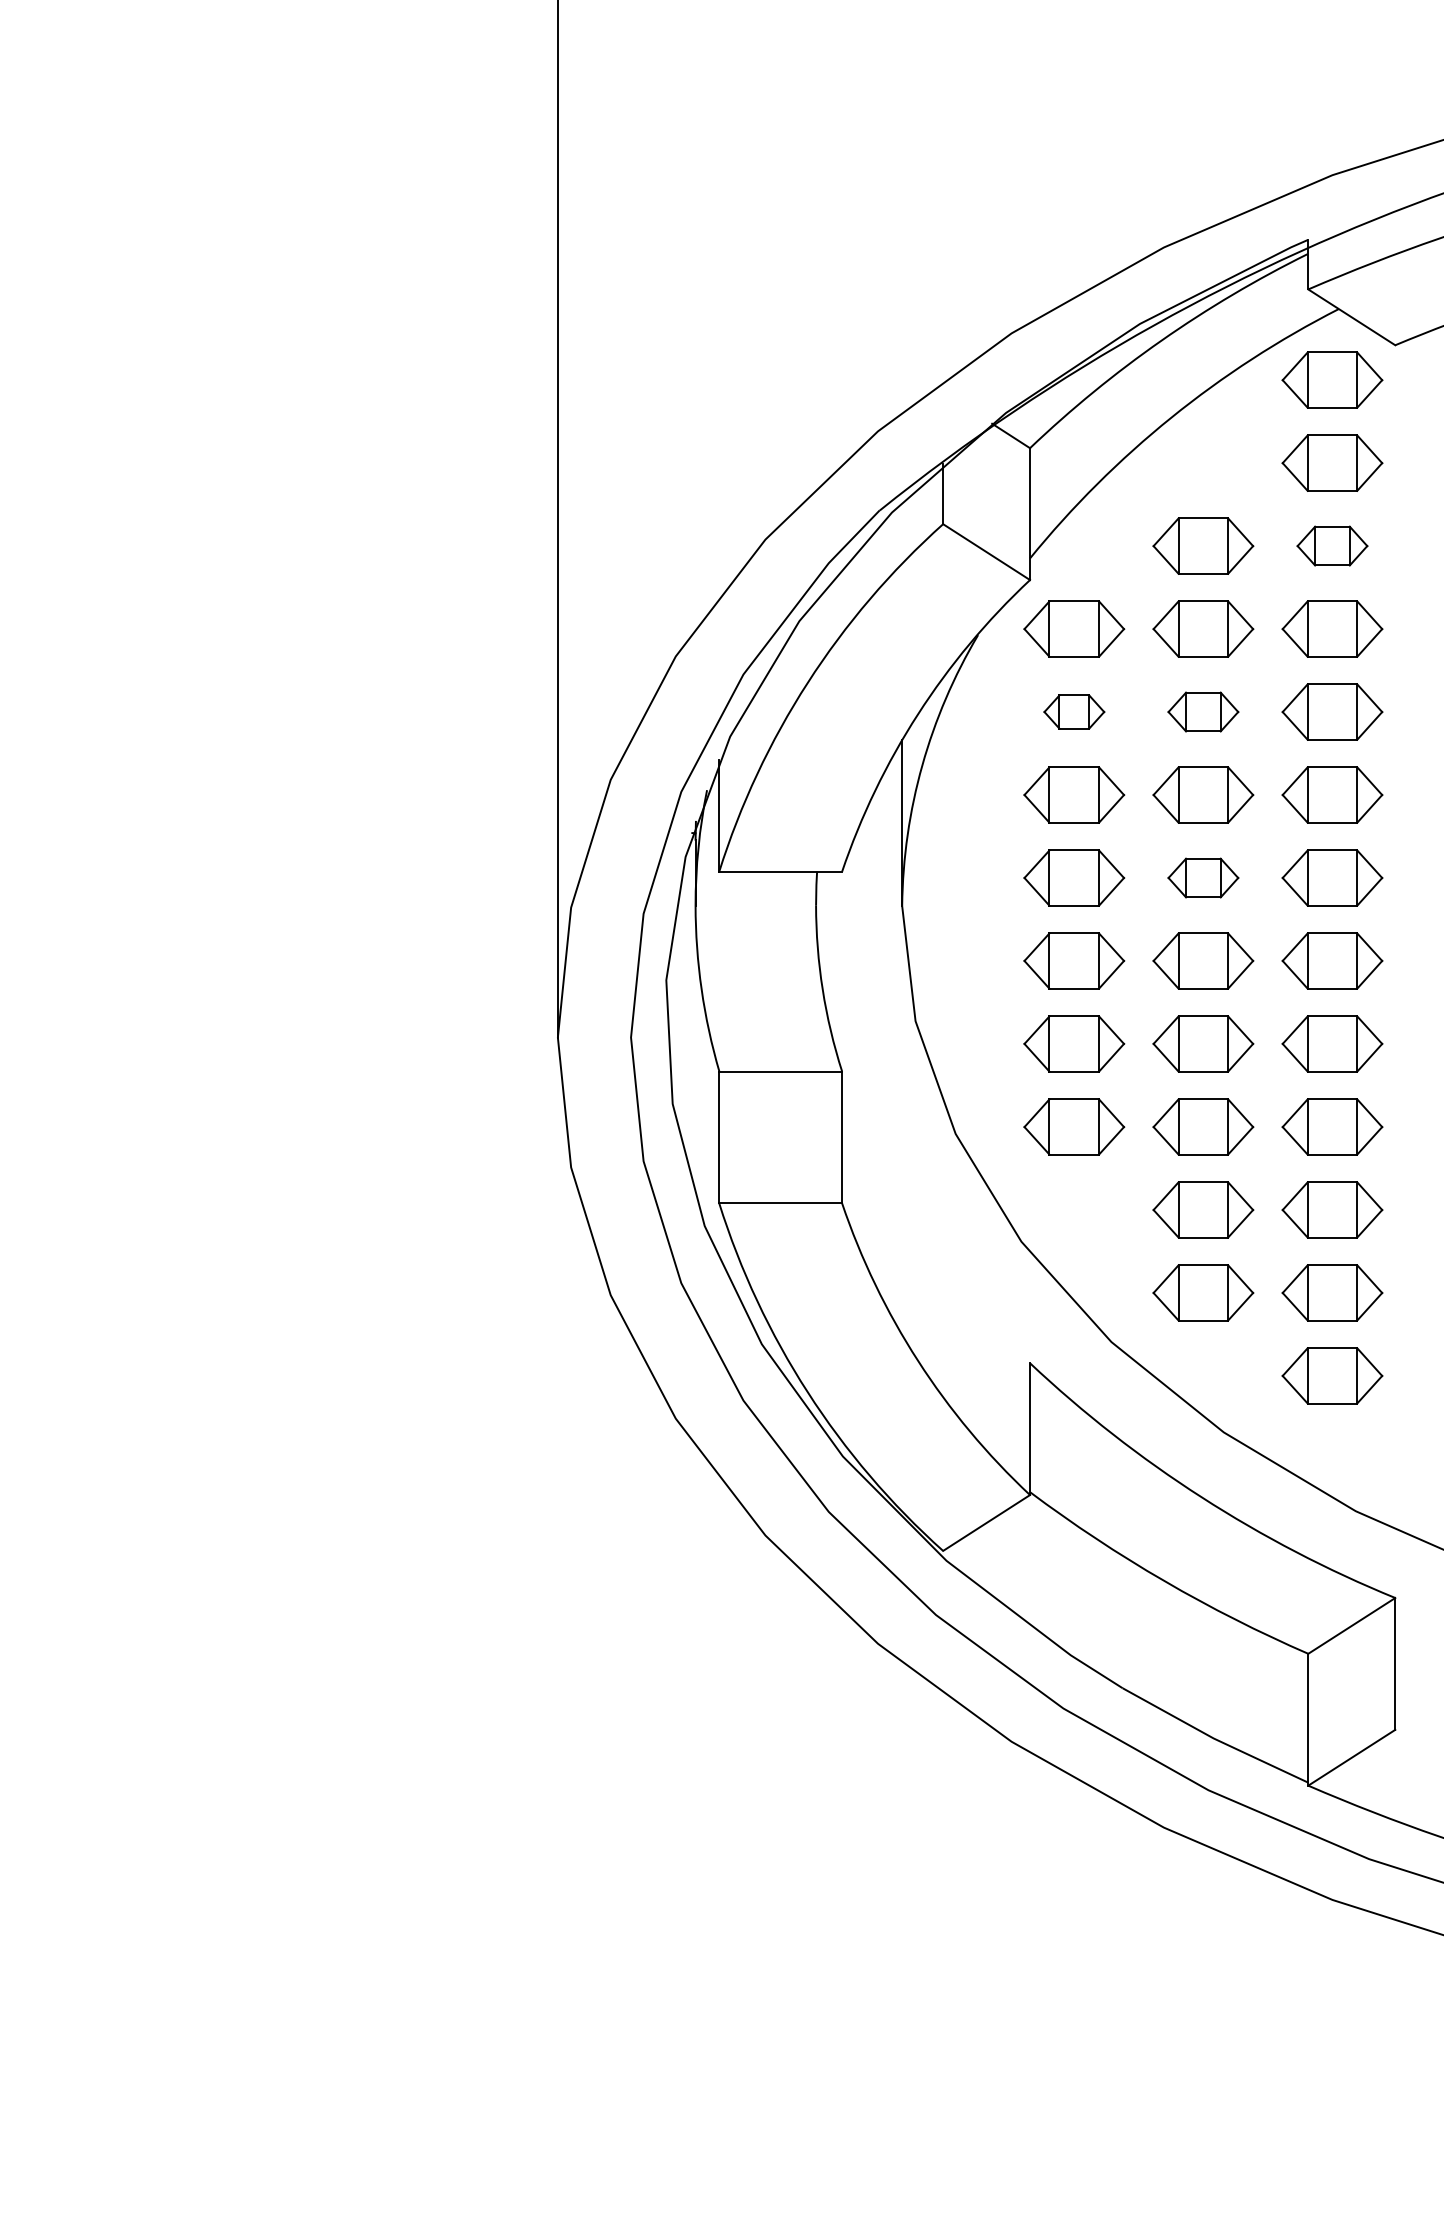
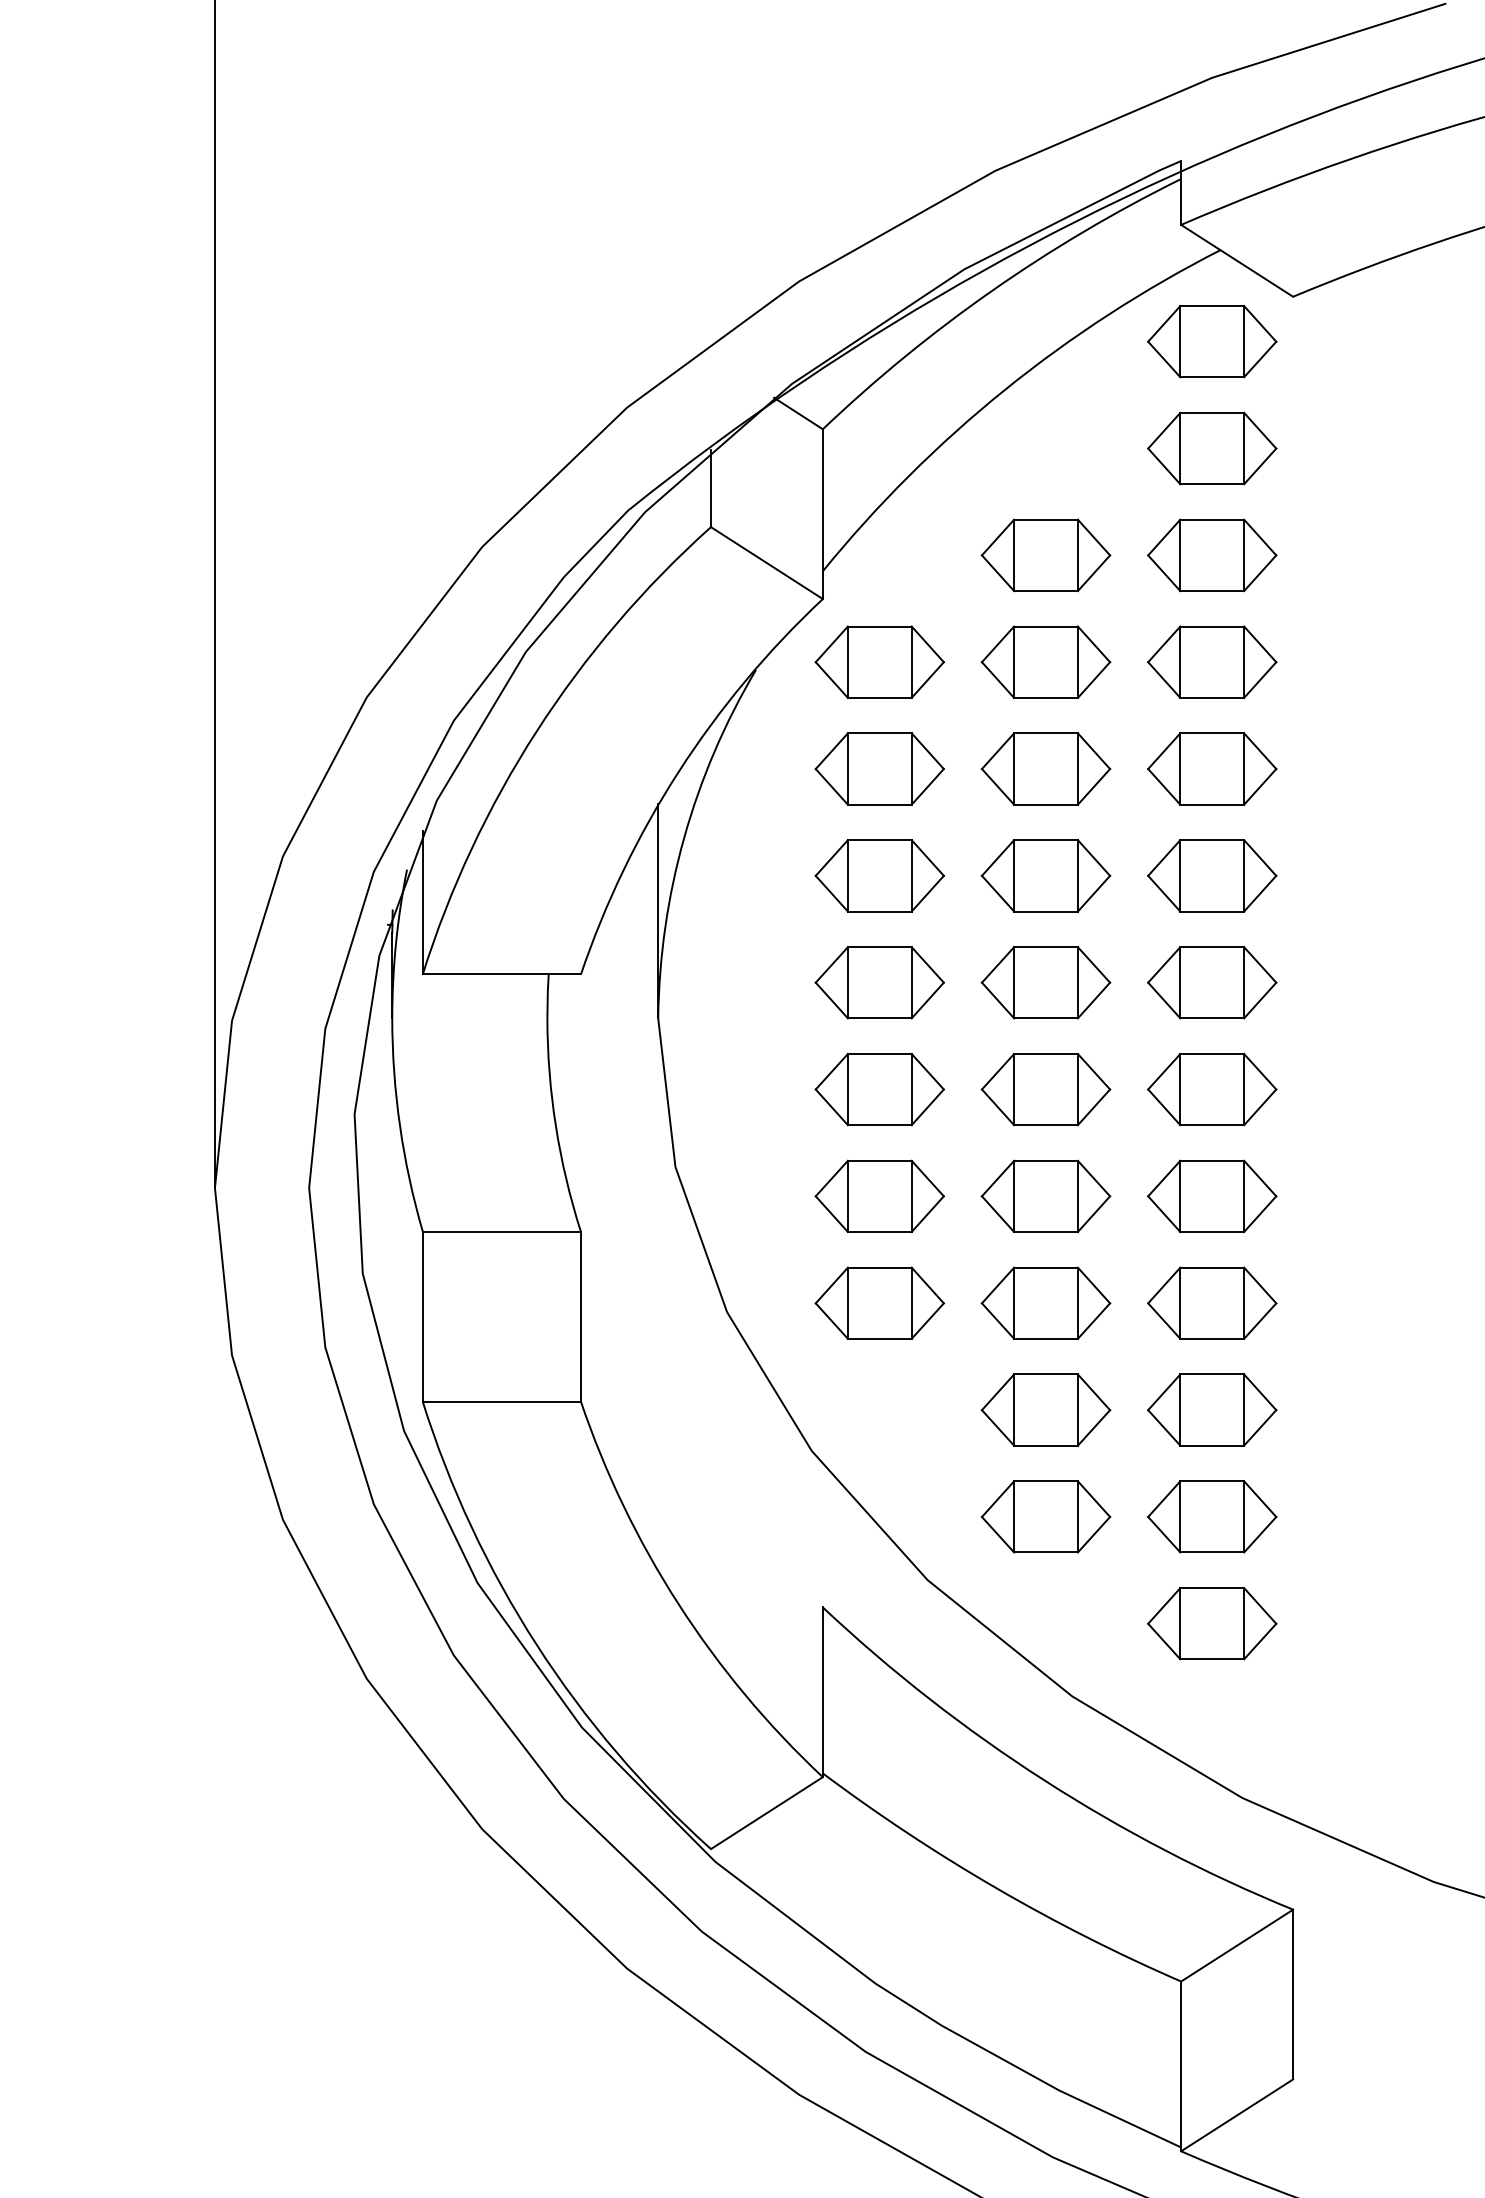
part: (1332, 545) -> (1212, 554), size x1.43
part: (1074, 711) -> (880, 768), size x1.67
part: (1203, 711) -> (1046, 768), size x1.43
part: (1203, 877) -> (1046, 982), size x1.43

